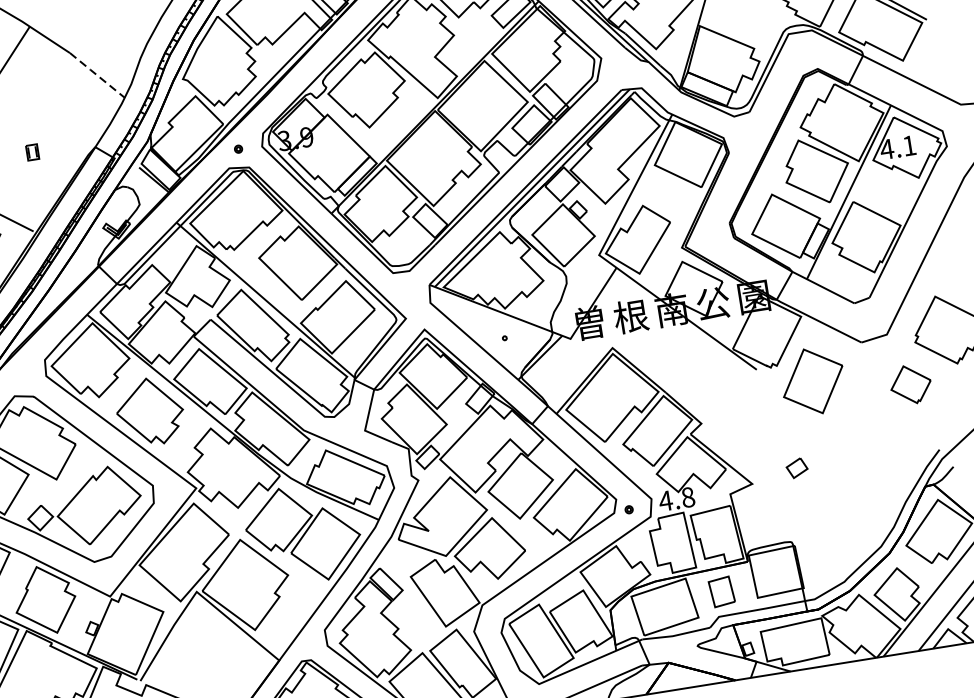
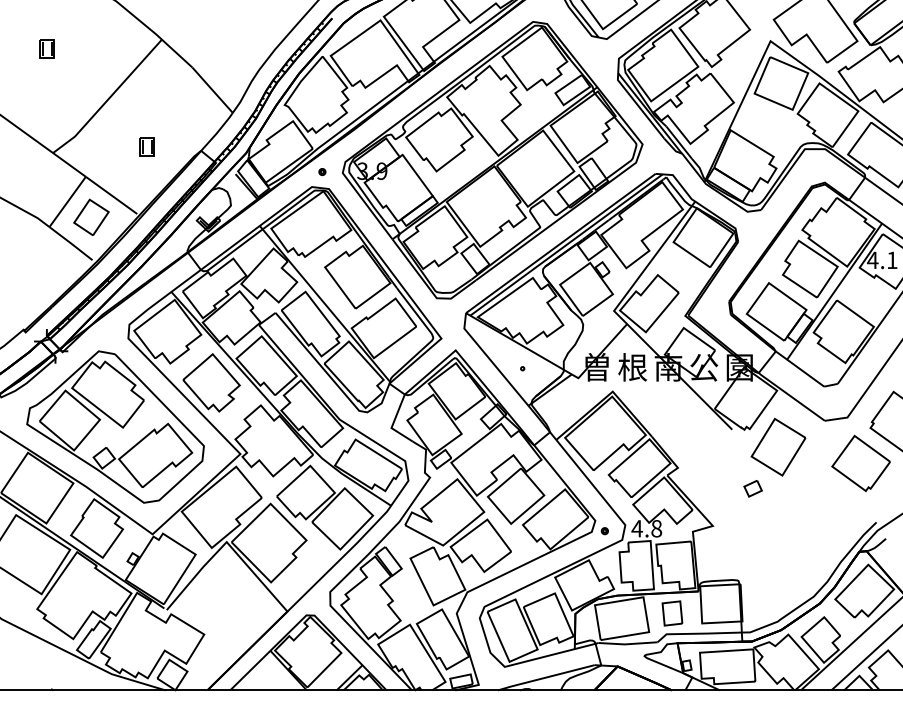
line: (97, 75) -> (212, 90), dashed -> solid
part: (31, 152) -> (146, 146), size x1.43
part: (910, 383) -> (860, 462), size x1.67
part: (796, 468) -> (752, 488), moved

